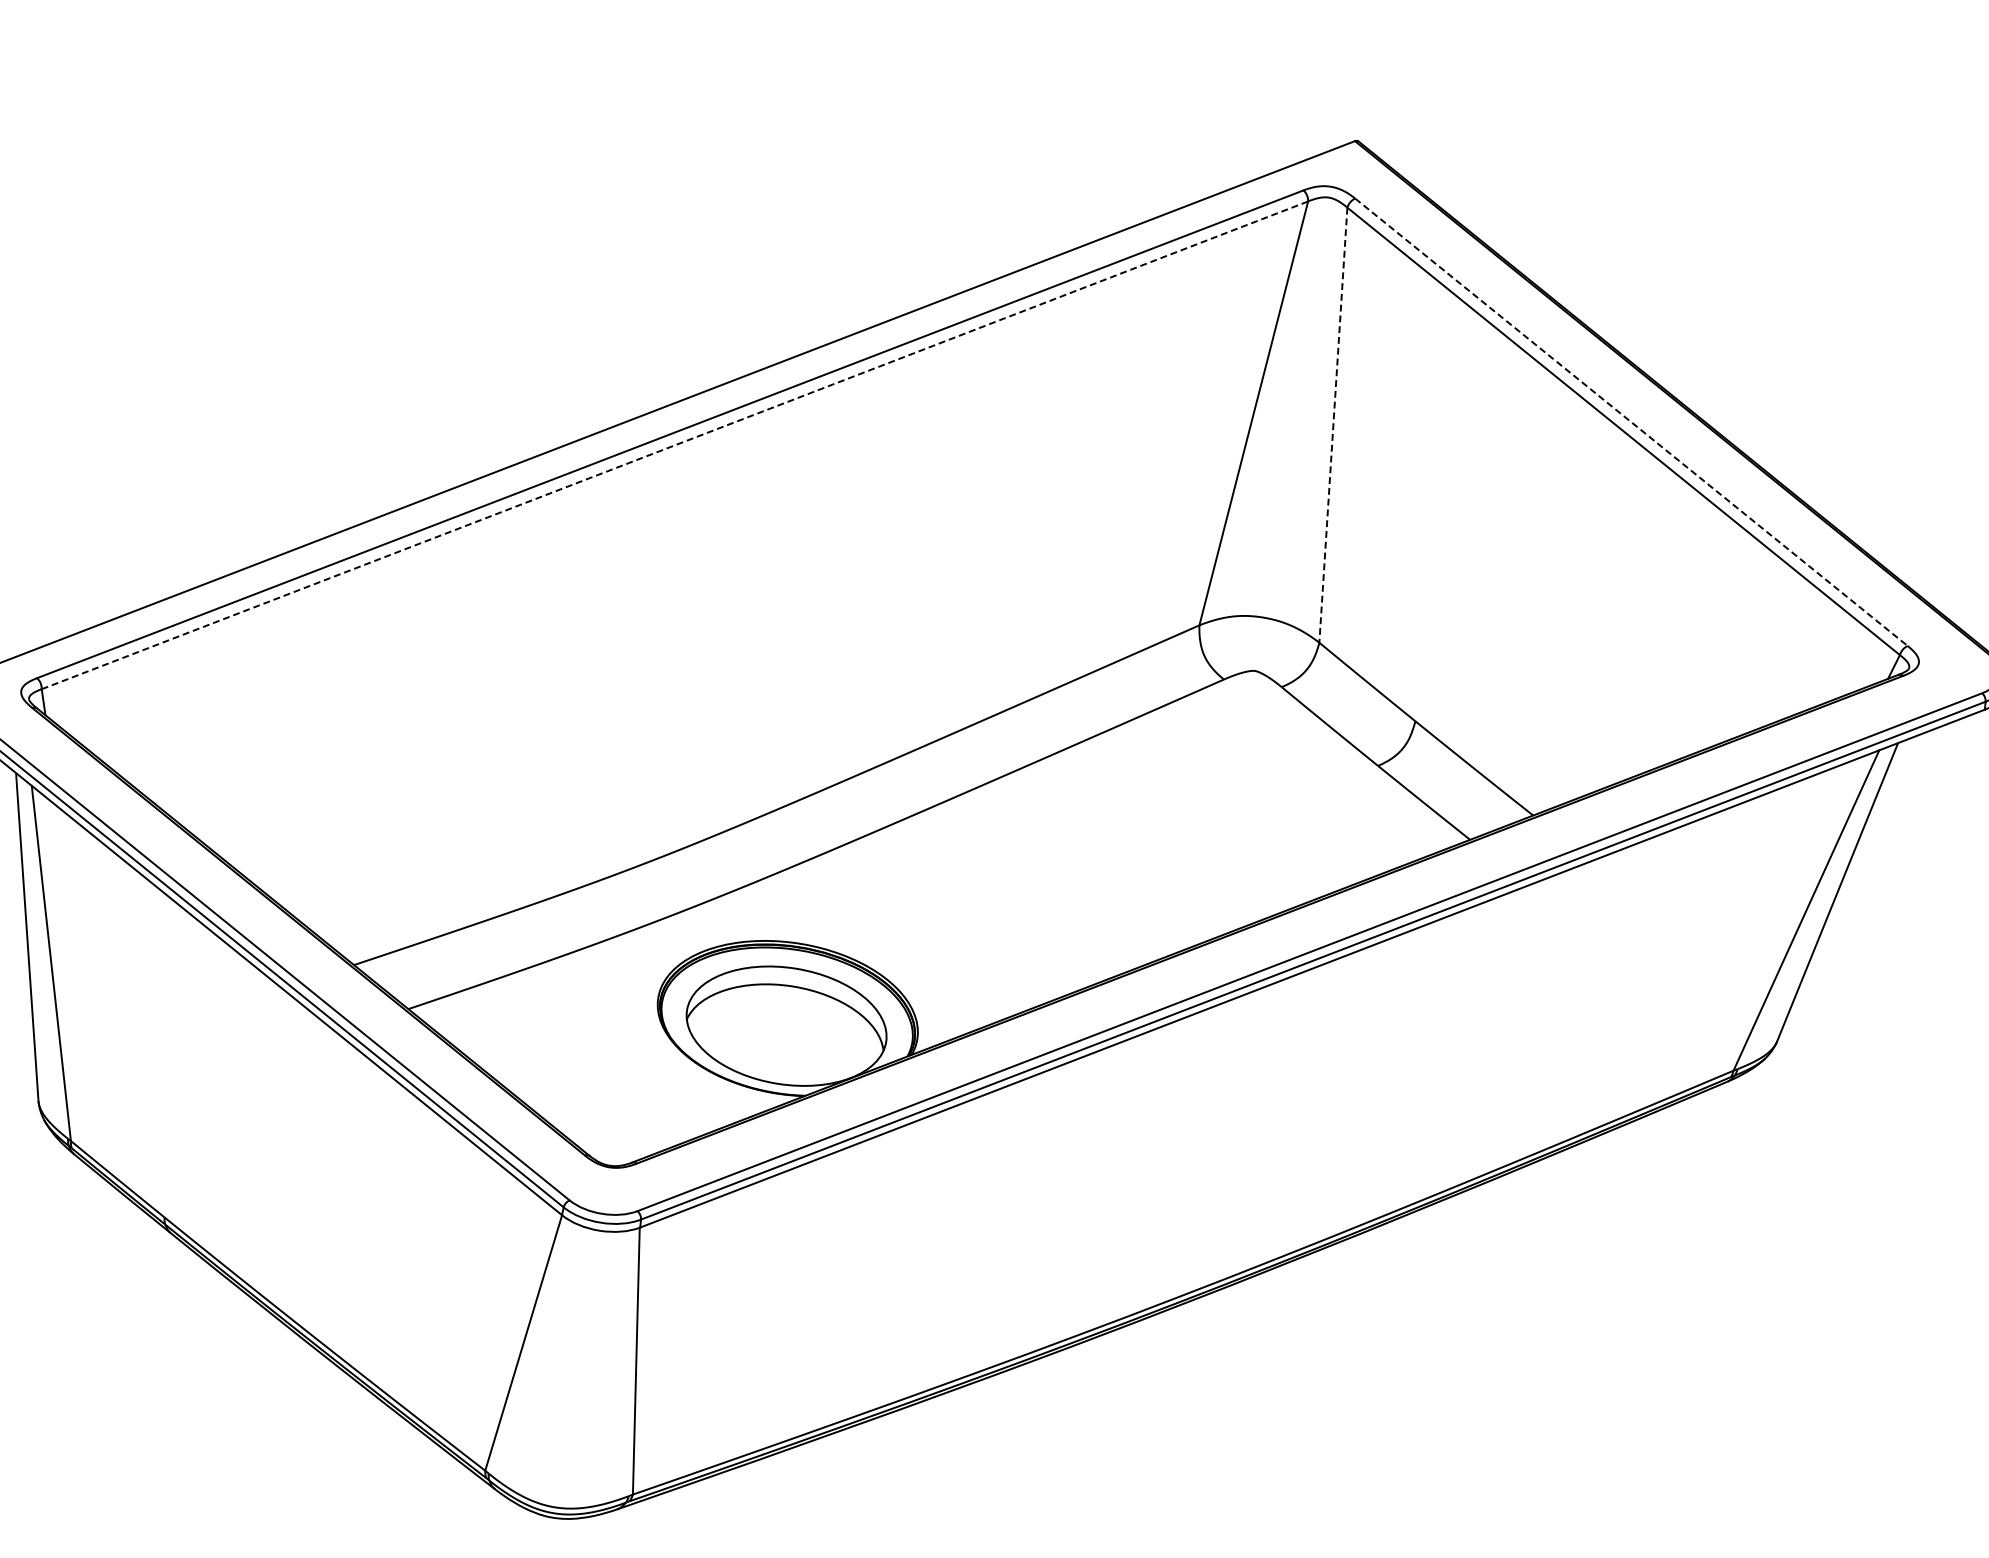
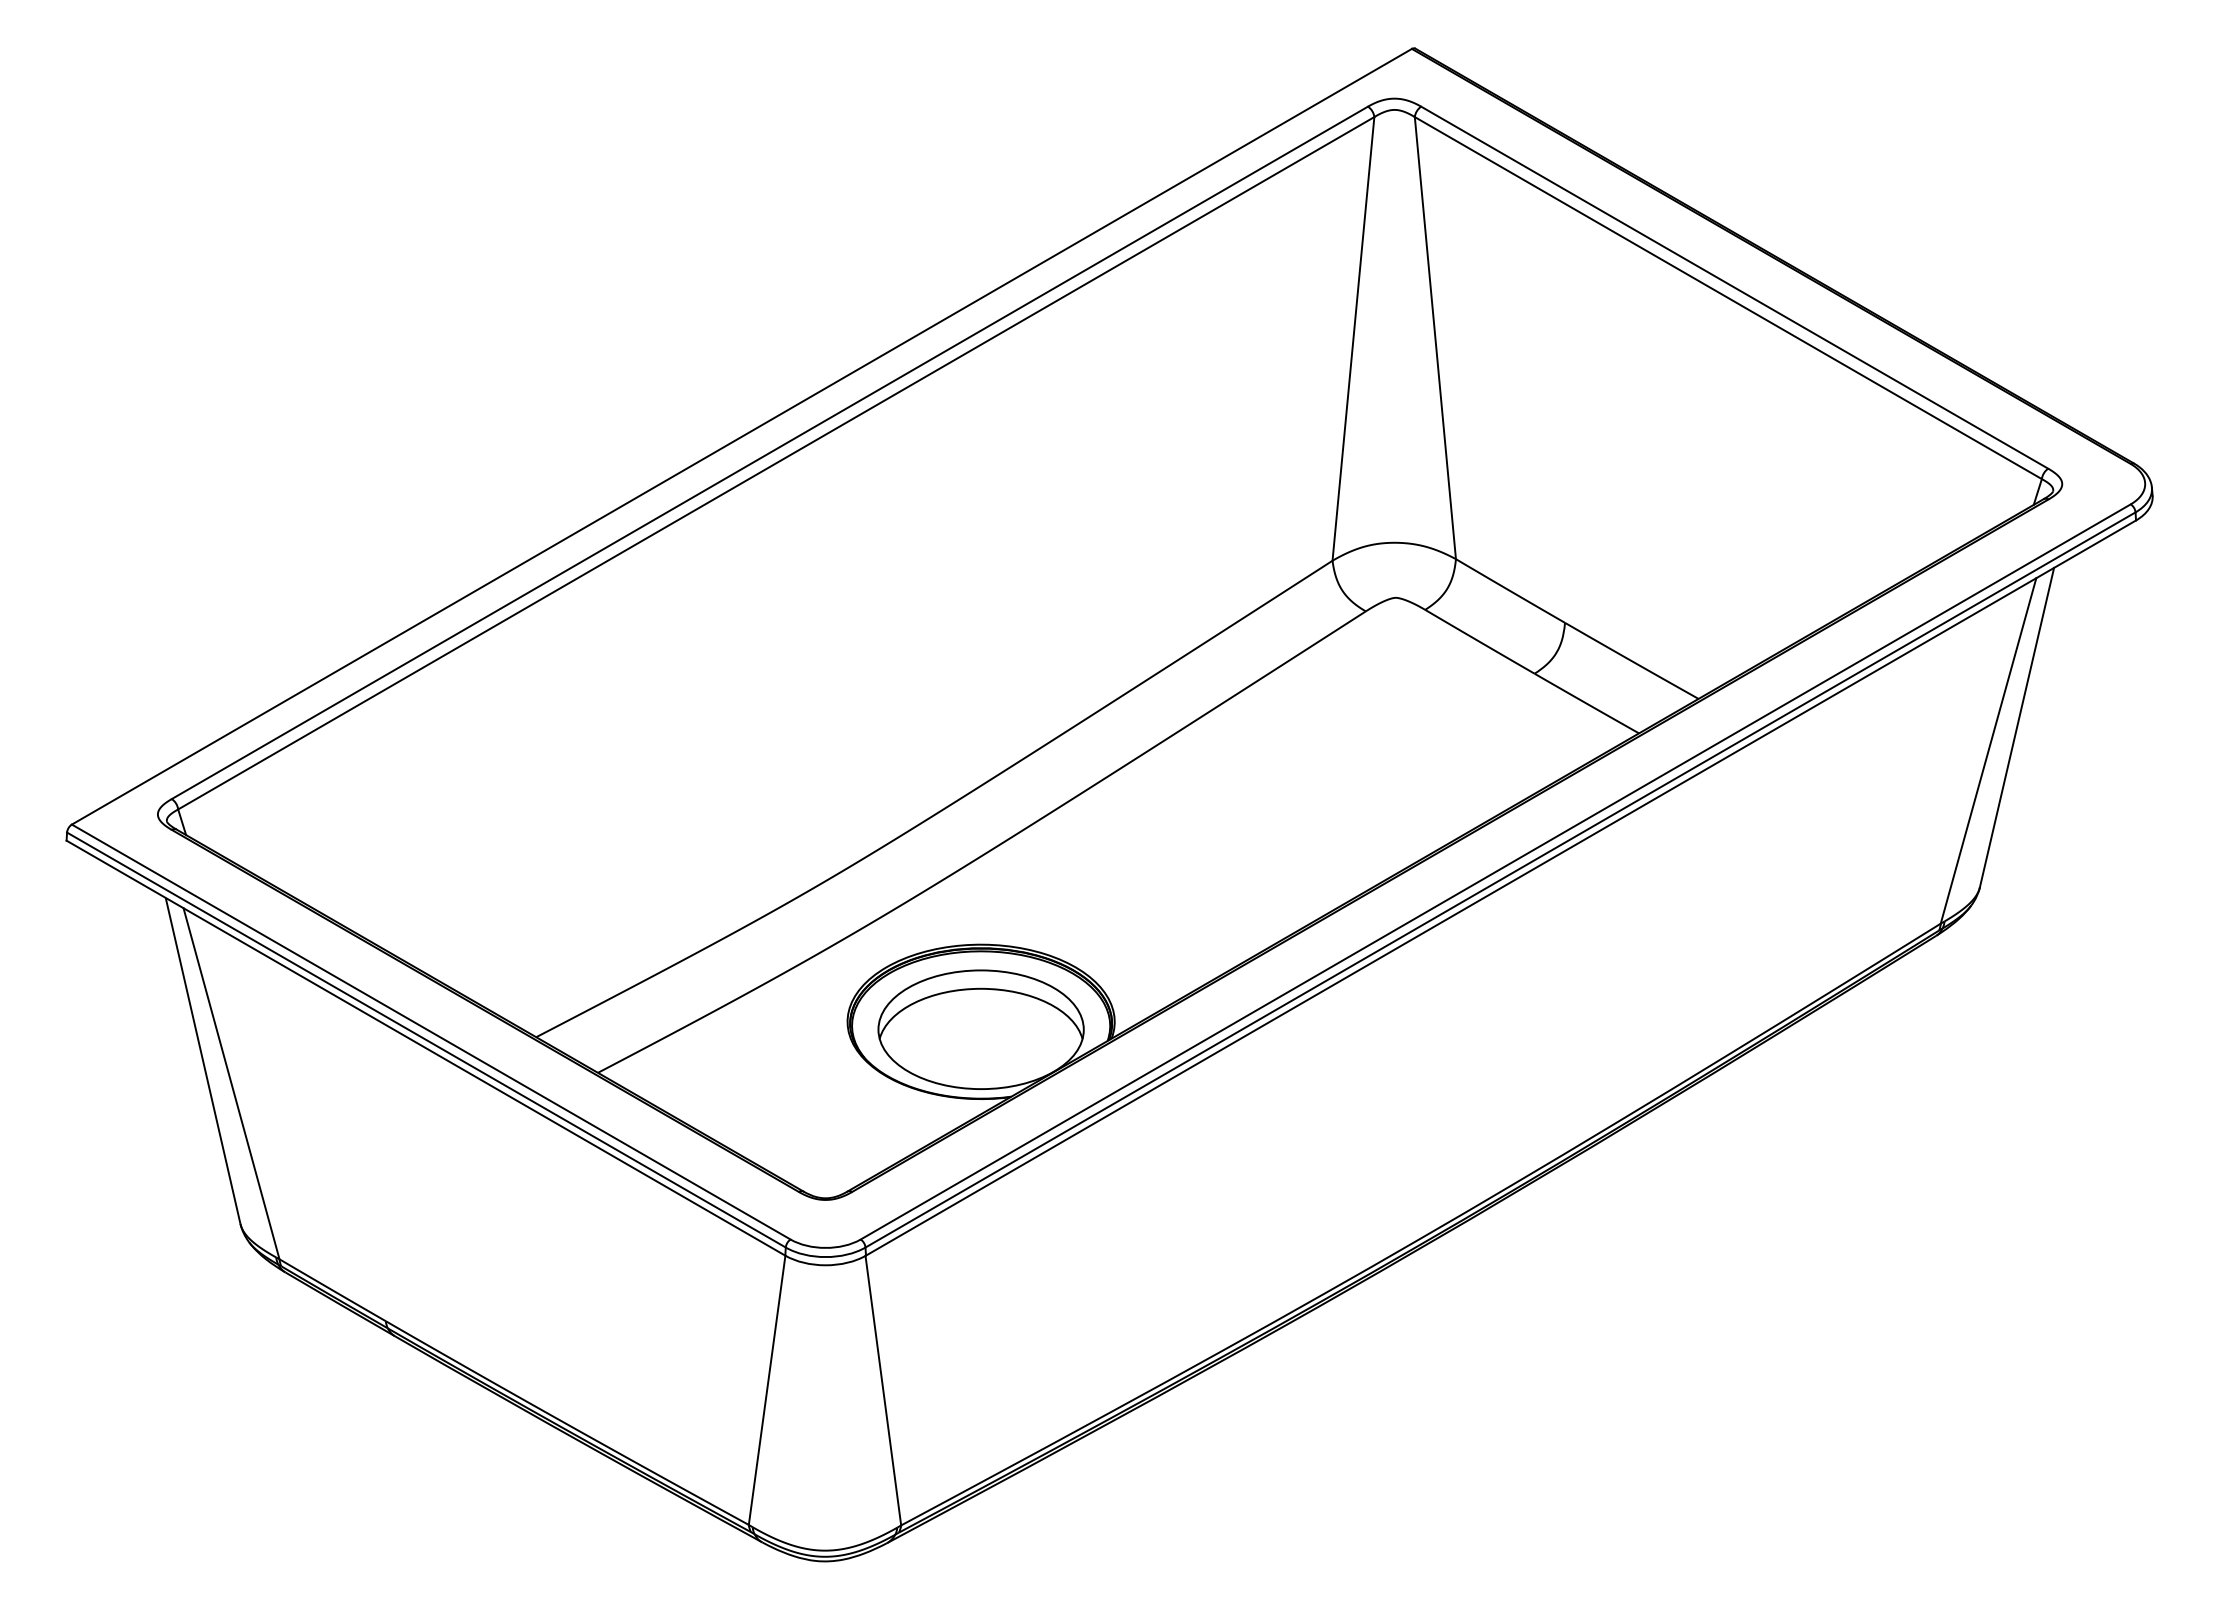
line: (1632, 422) -> (1735, 287), dashed -> solid
line: (1333, 425) -> (1435, 338), dashed -> solid
line: (675, 445) -> (776, 463), dashed -> solid

